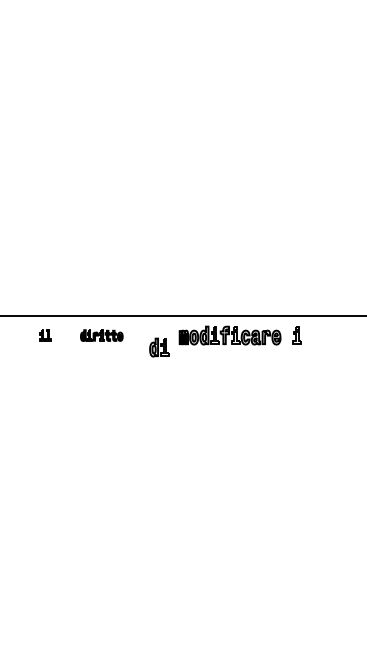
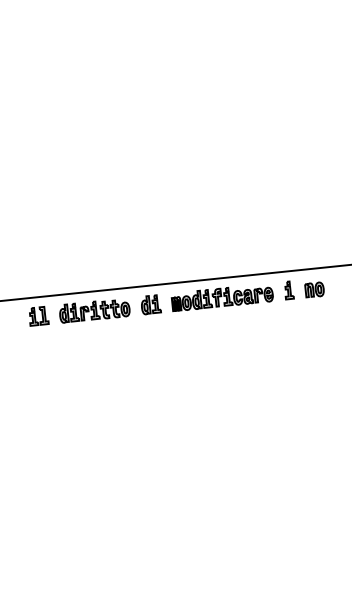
part: (45, 335) -> (38, 316), size x1.67
part: (101, 335) -> (94, 310), size x1.67
part: (322, 337) -> (314, 289), added
part: (159, 347) -> (151, 304), moved

